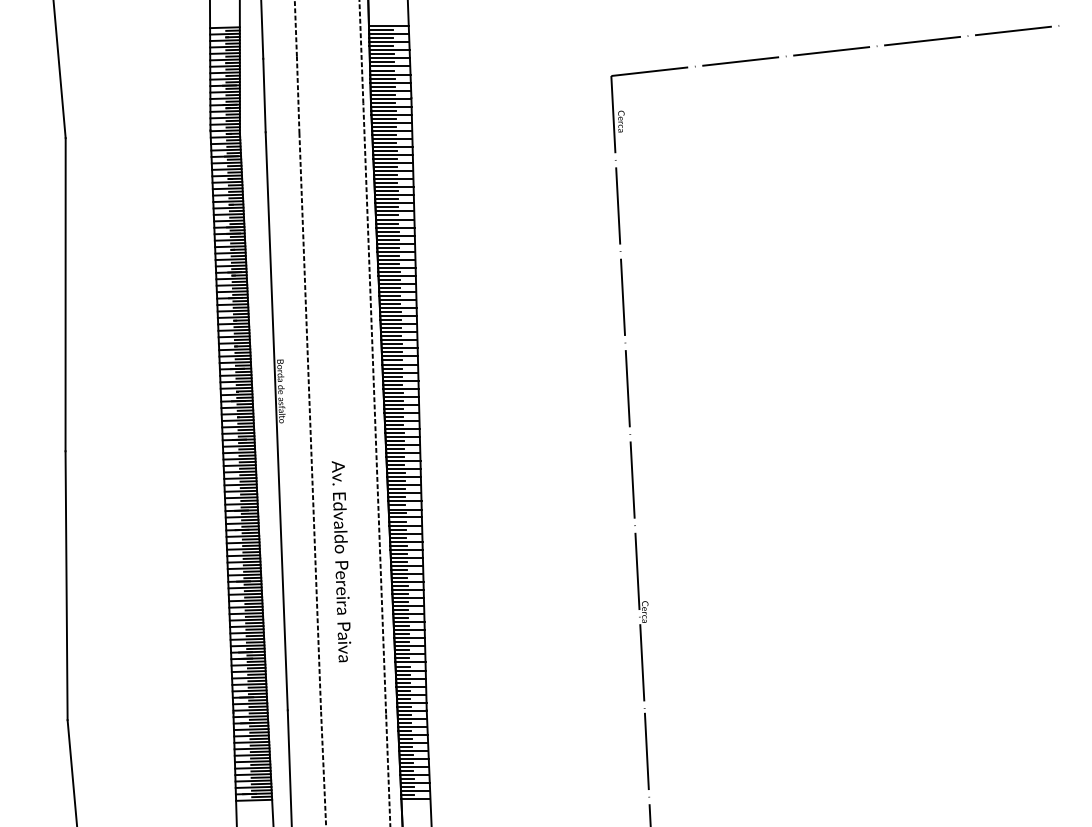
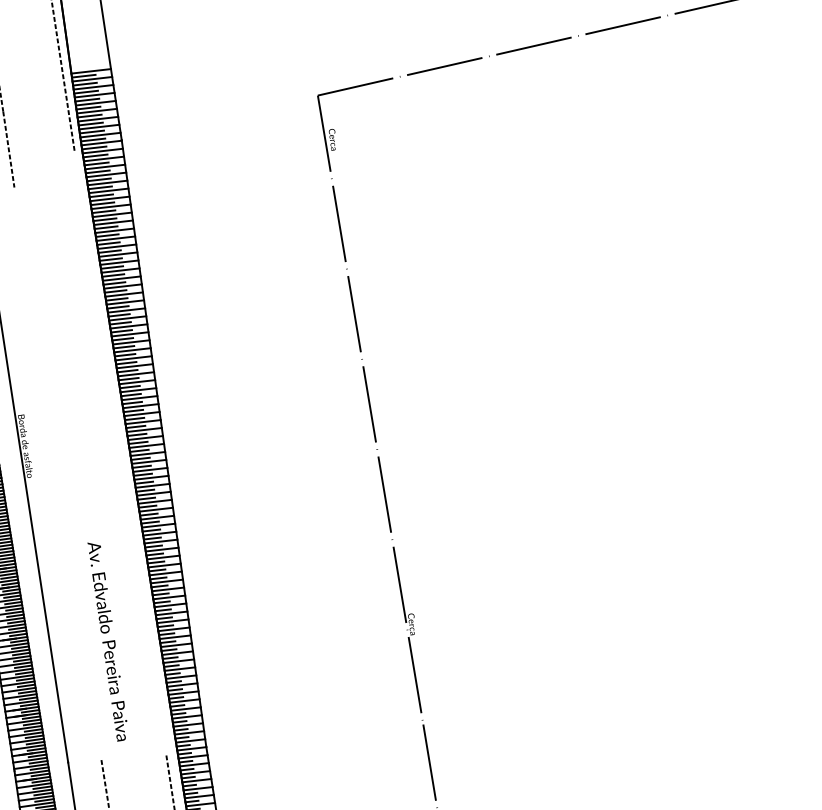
line: (374, 408) -> (120, 452), removed
line: (310, 422) -> (58, 473), removed
text: (341, 561) -> (108, 641), moved

